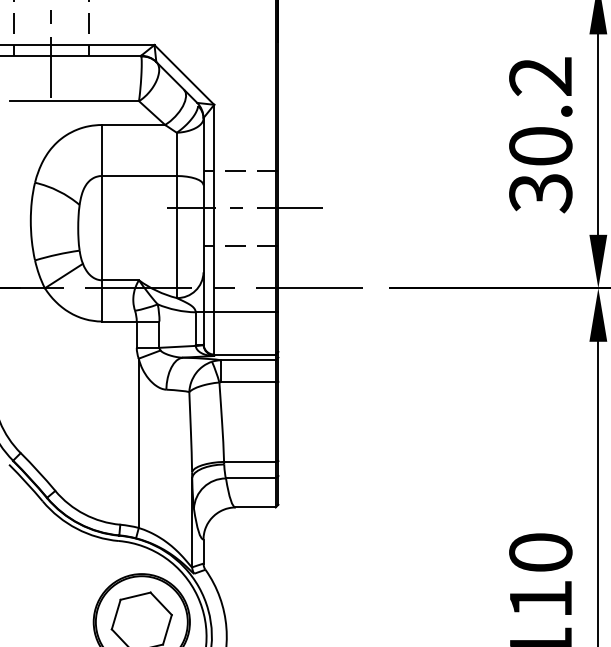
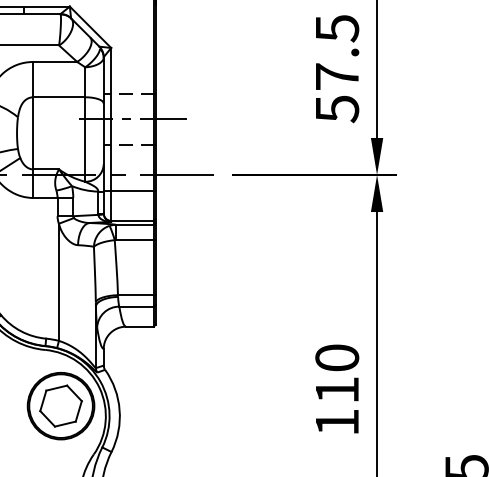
text: (541, 134) -> (337, 68), 30.2 -> 57.5

